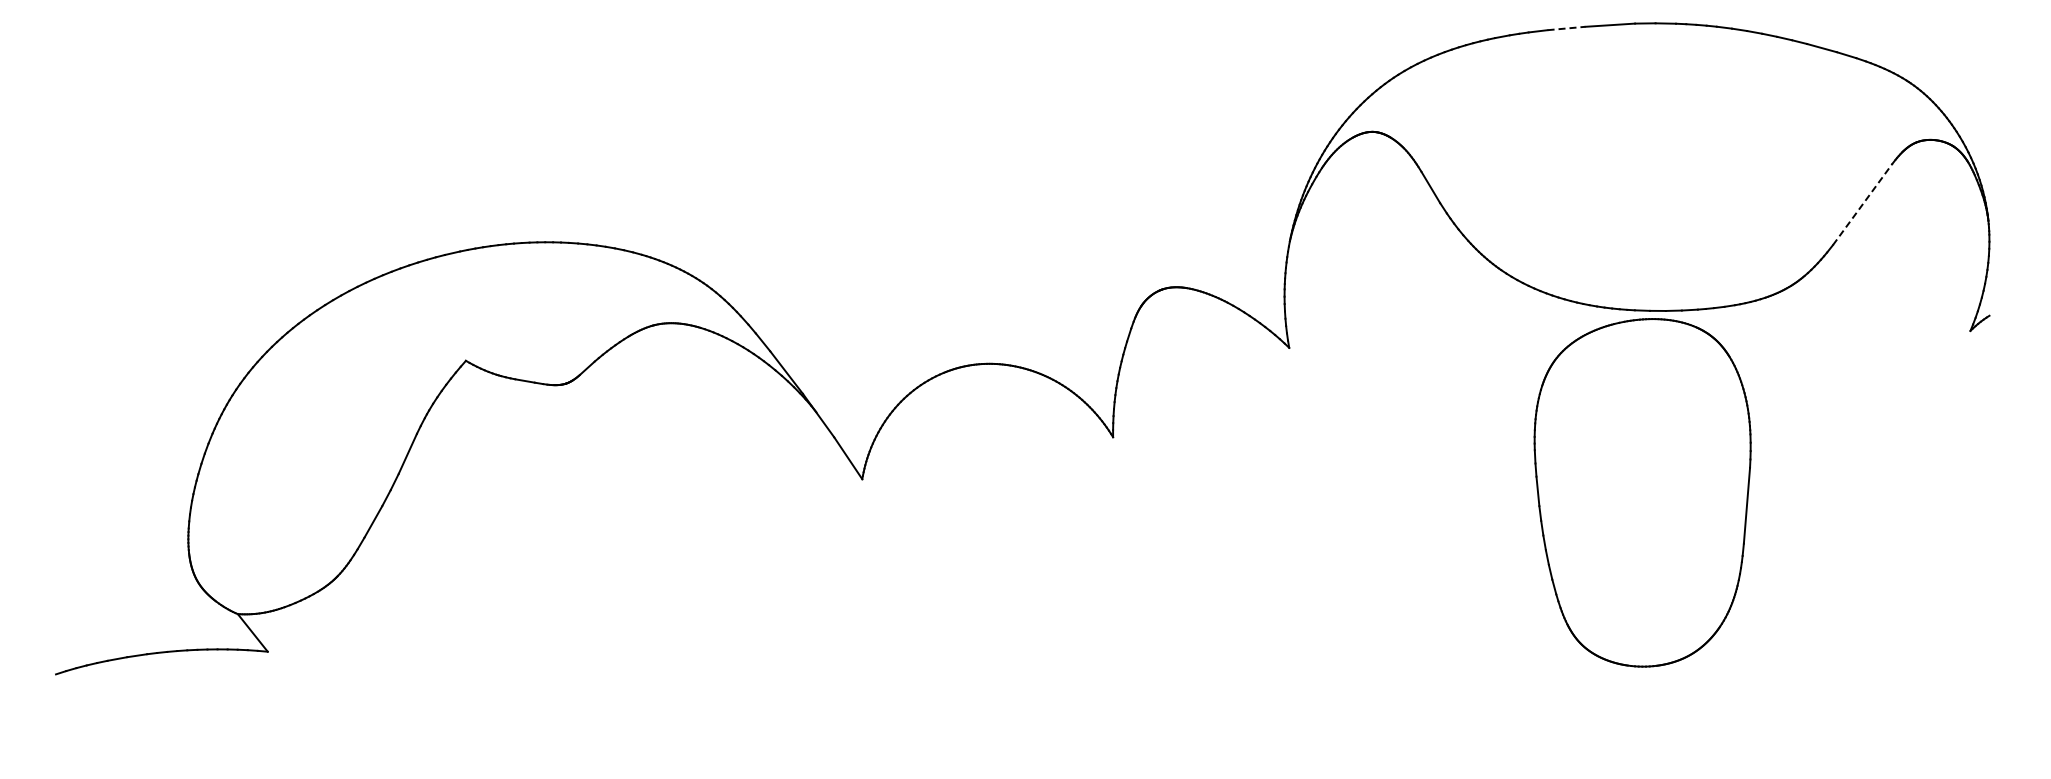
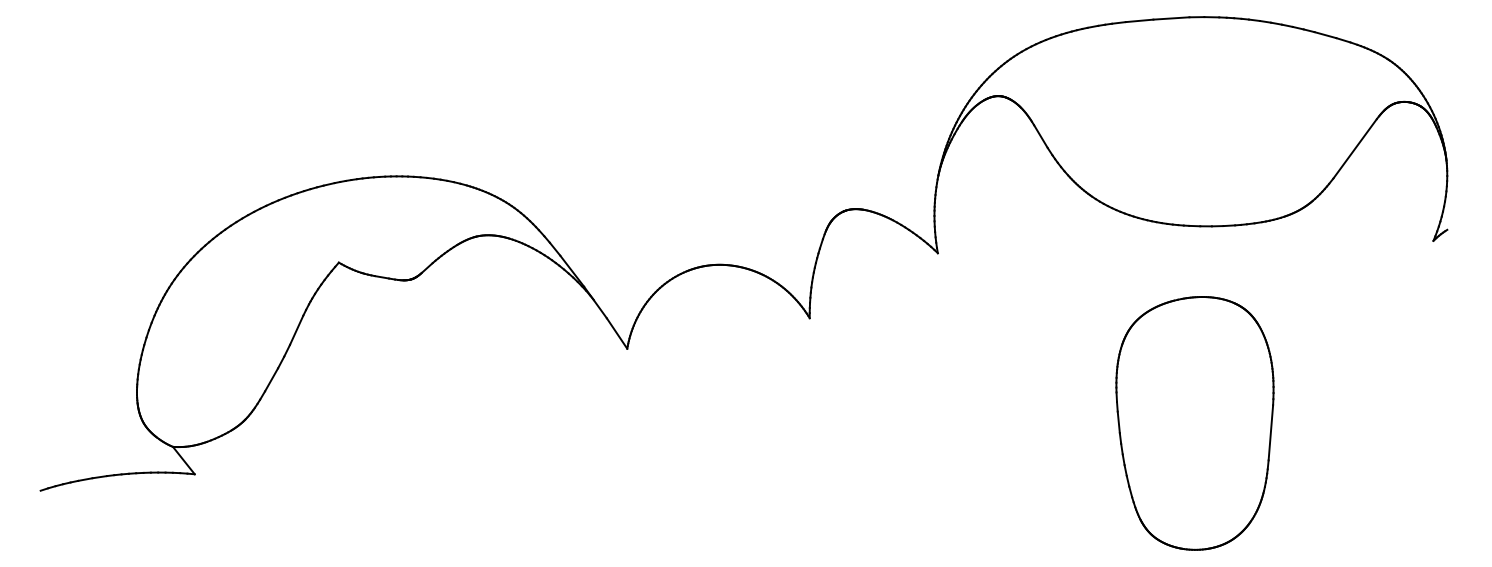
line: (1567, 28) -> (1140, 20), dashed -> solid
line: (1862, 204) -> (1354, 148), dashed -> solid
part: (1642, 492) -> (1194, 423), moved

